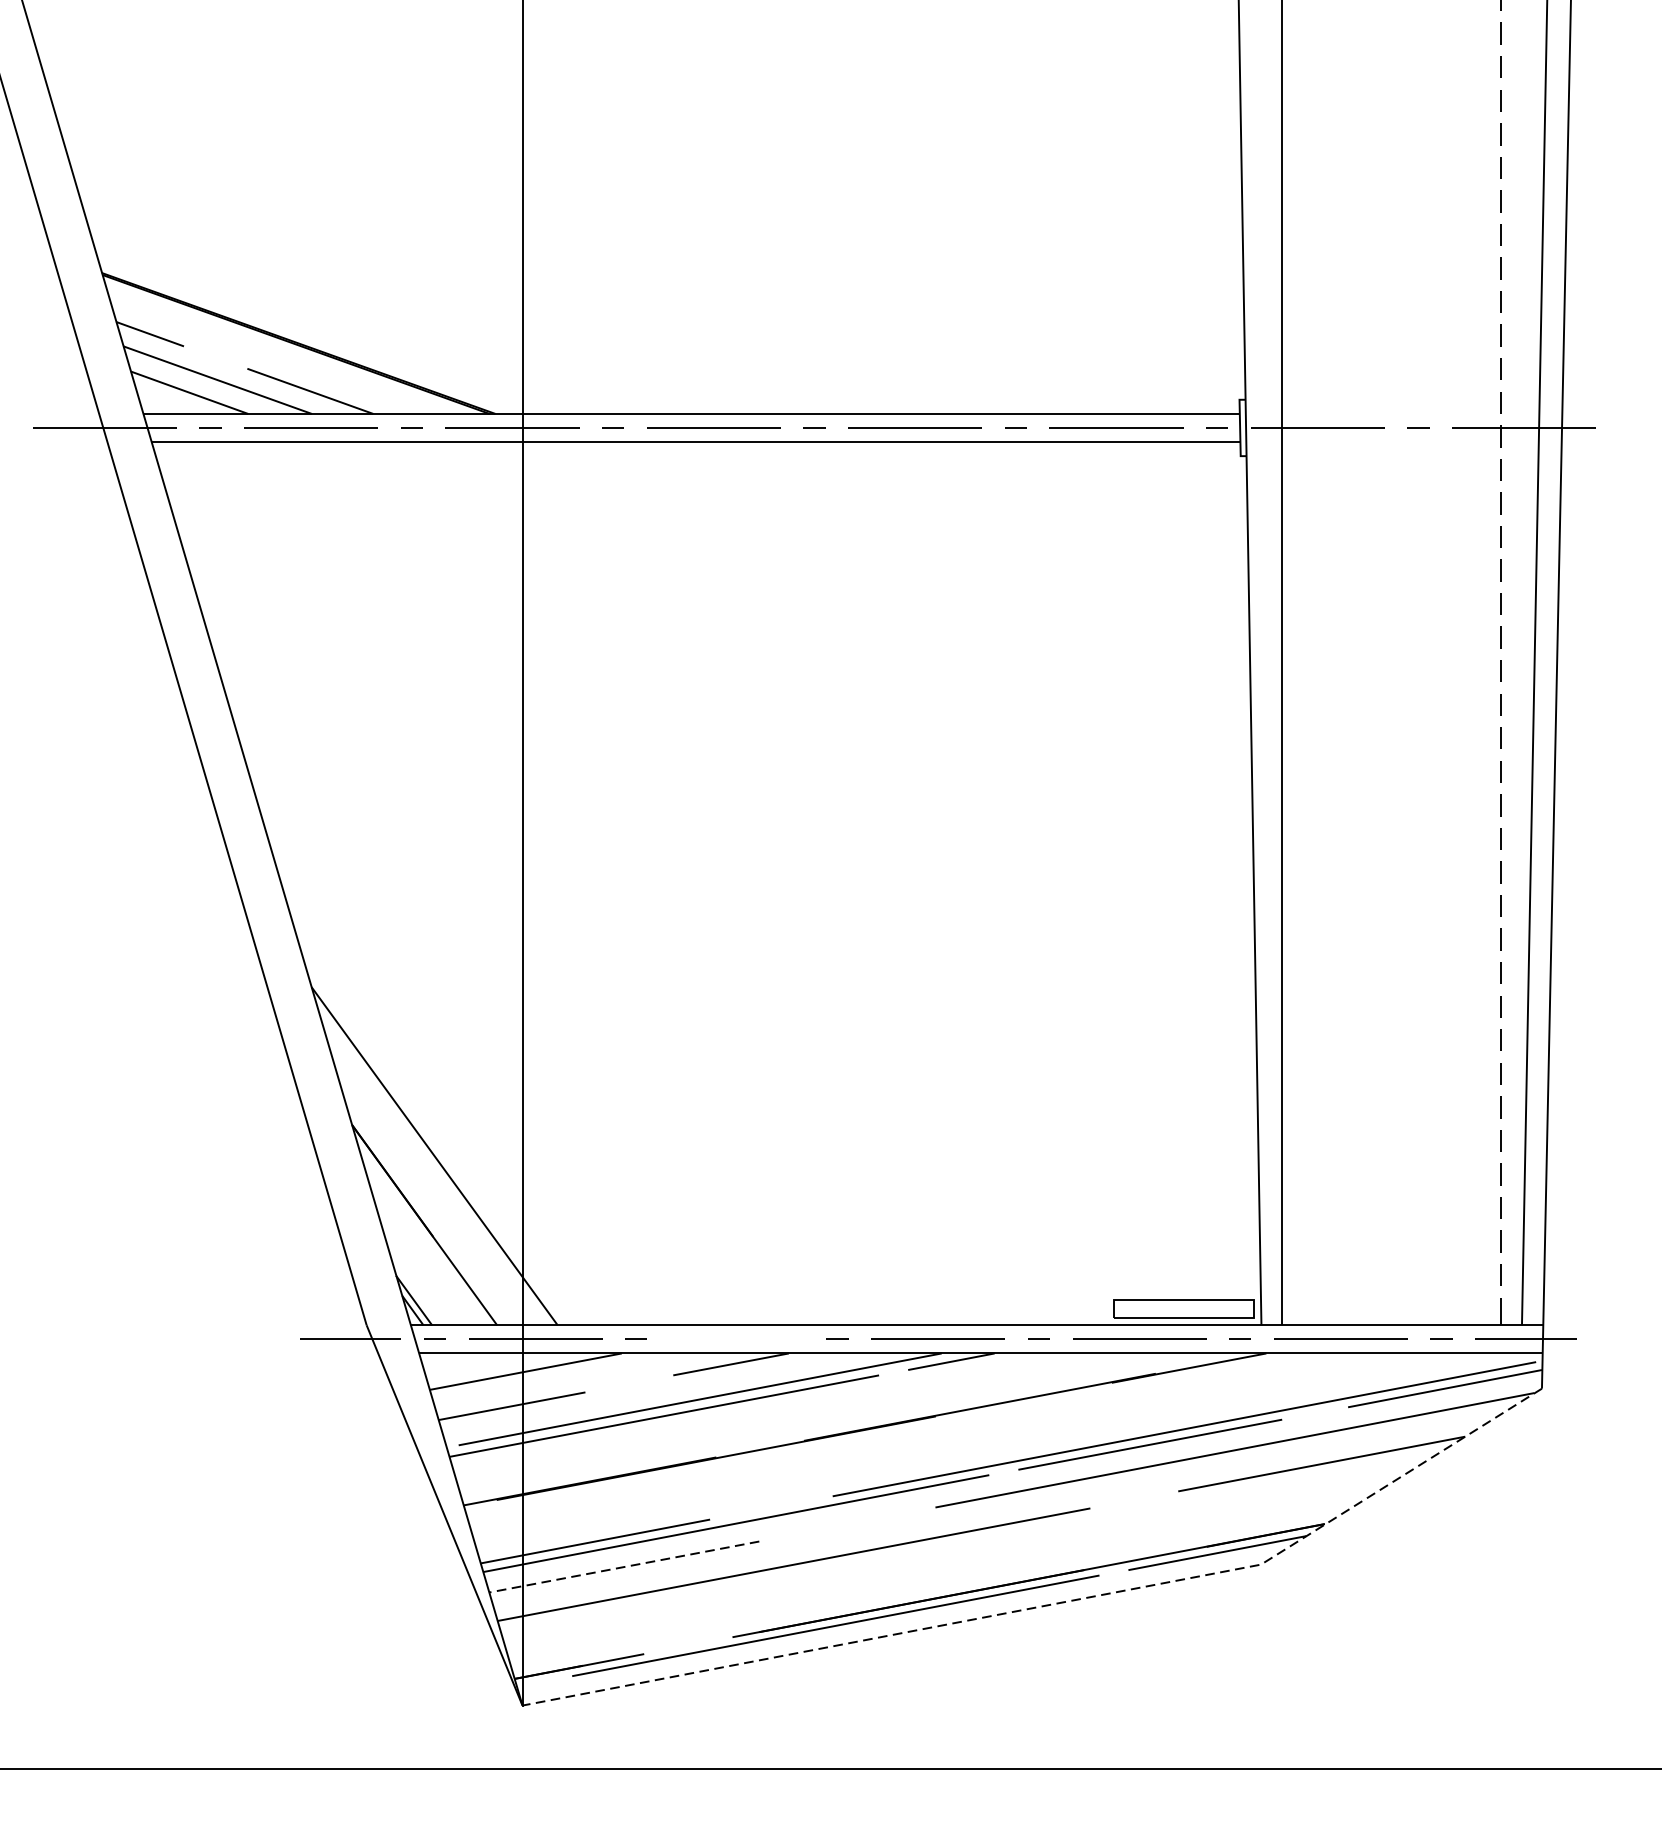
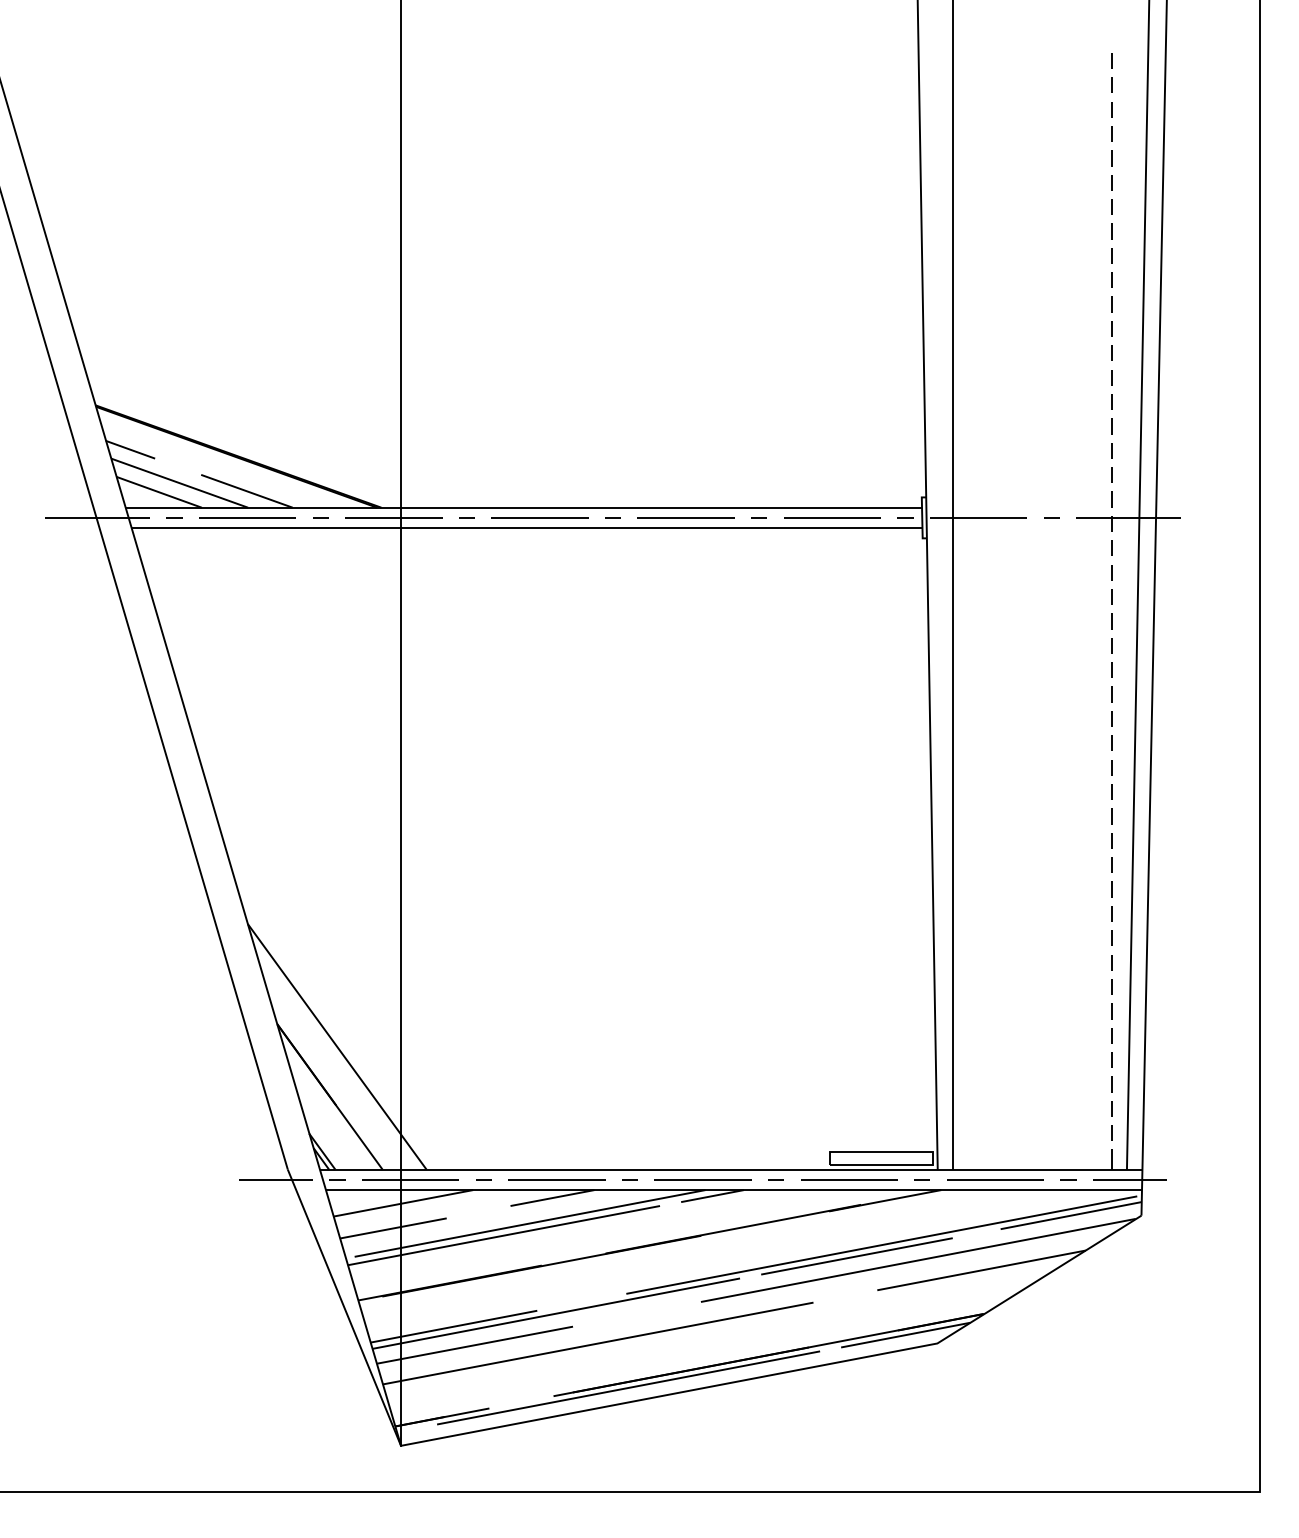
line: (736, 1338) -> (556, 1179), added
line: (623, 1567) -> (474, 1345), dashed -> solid
line: (1054, 1604) -> (787, 1372), dashed -> solid

